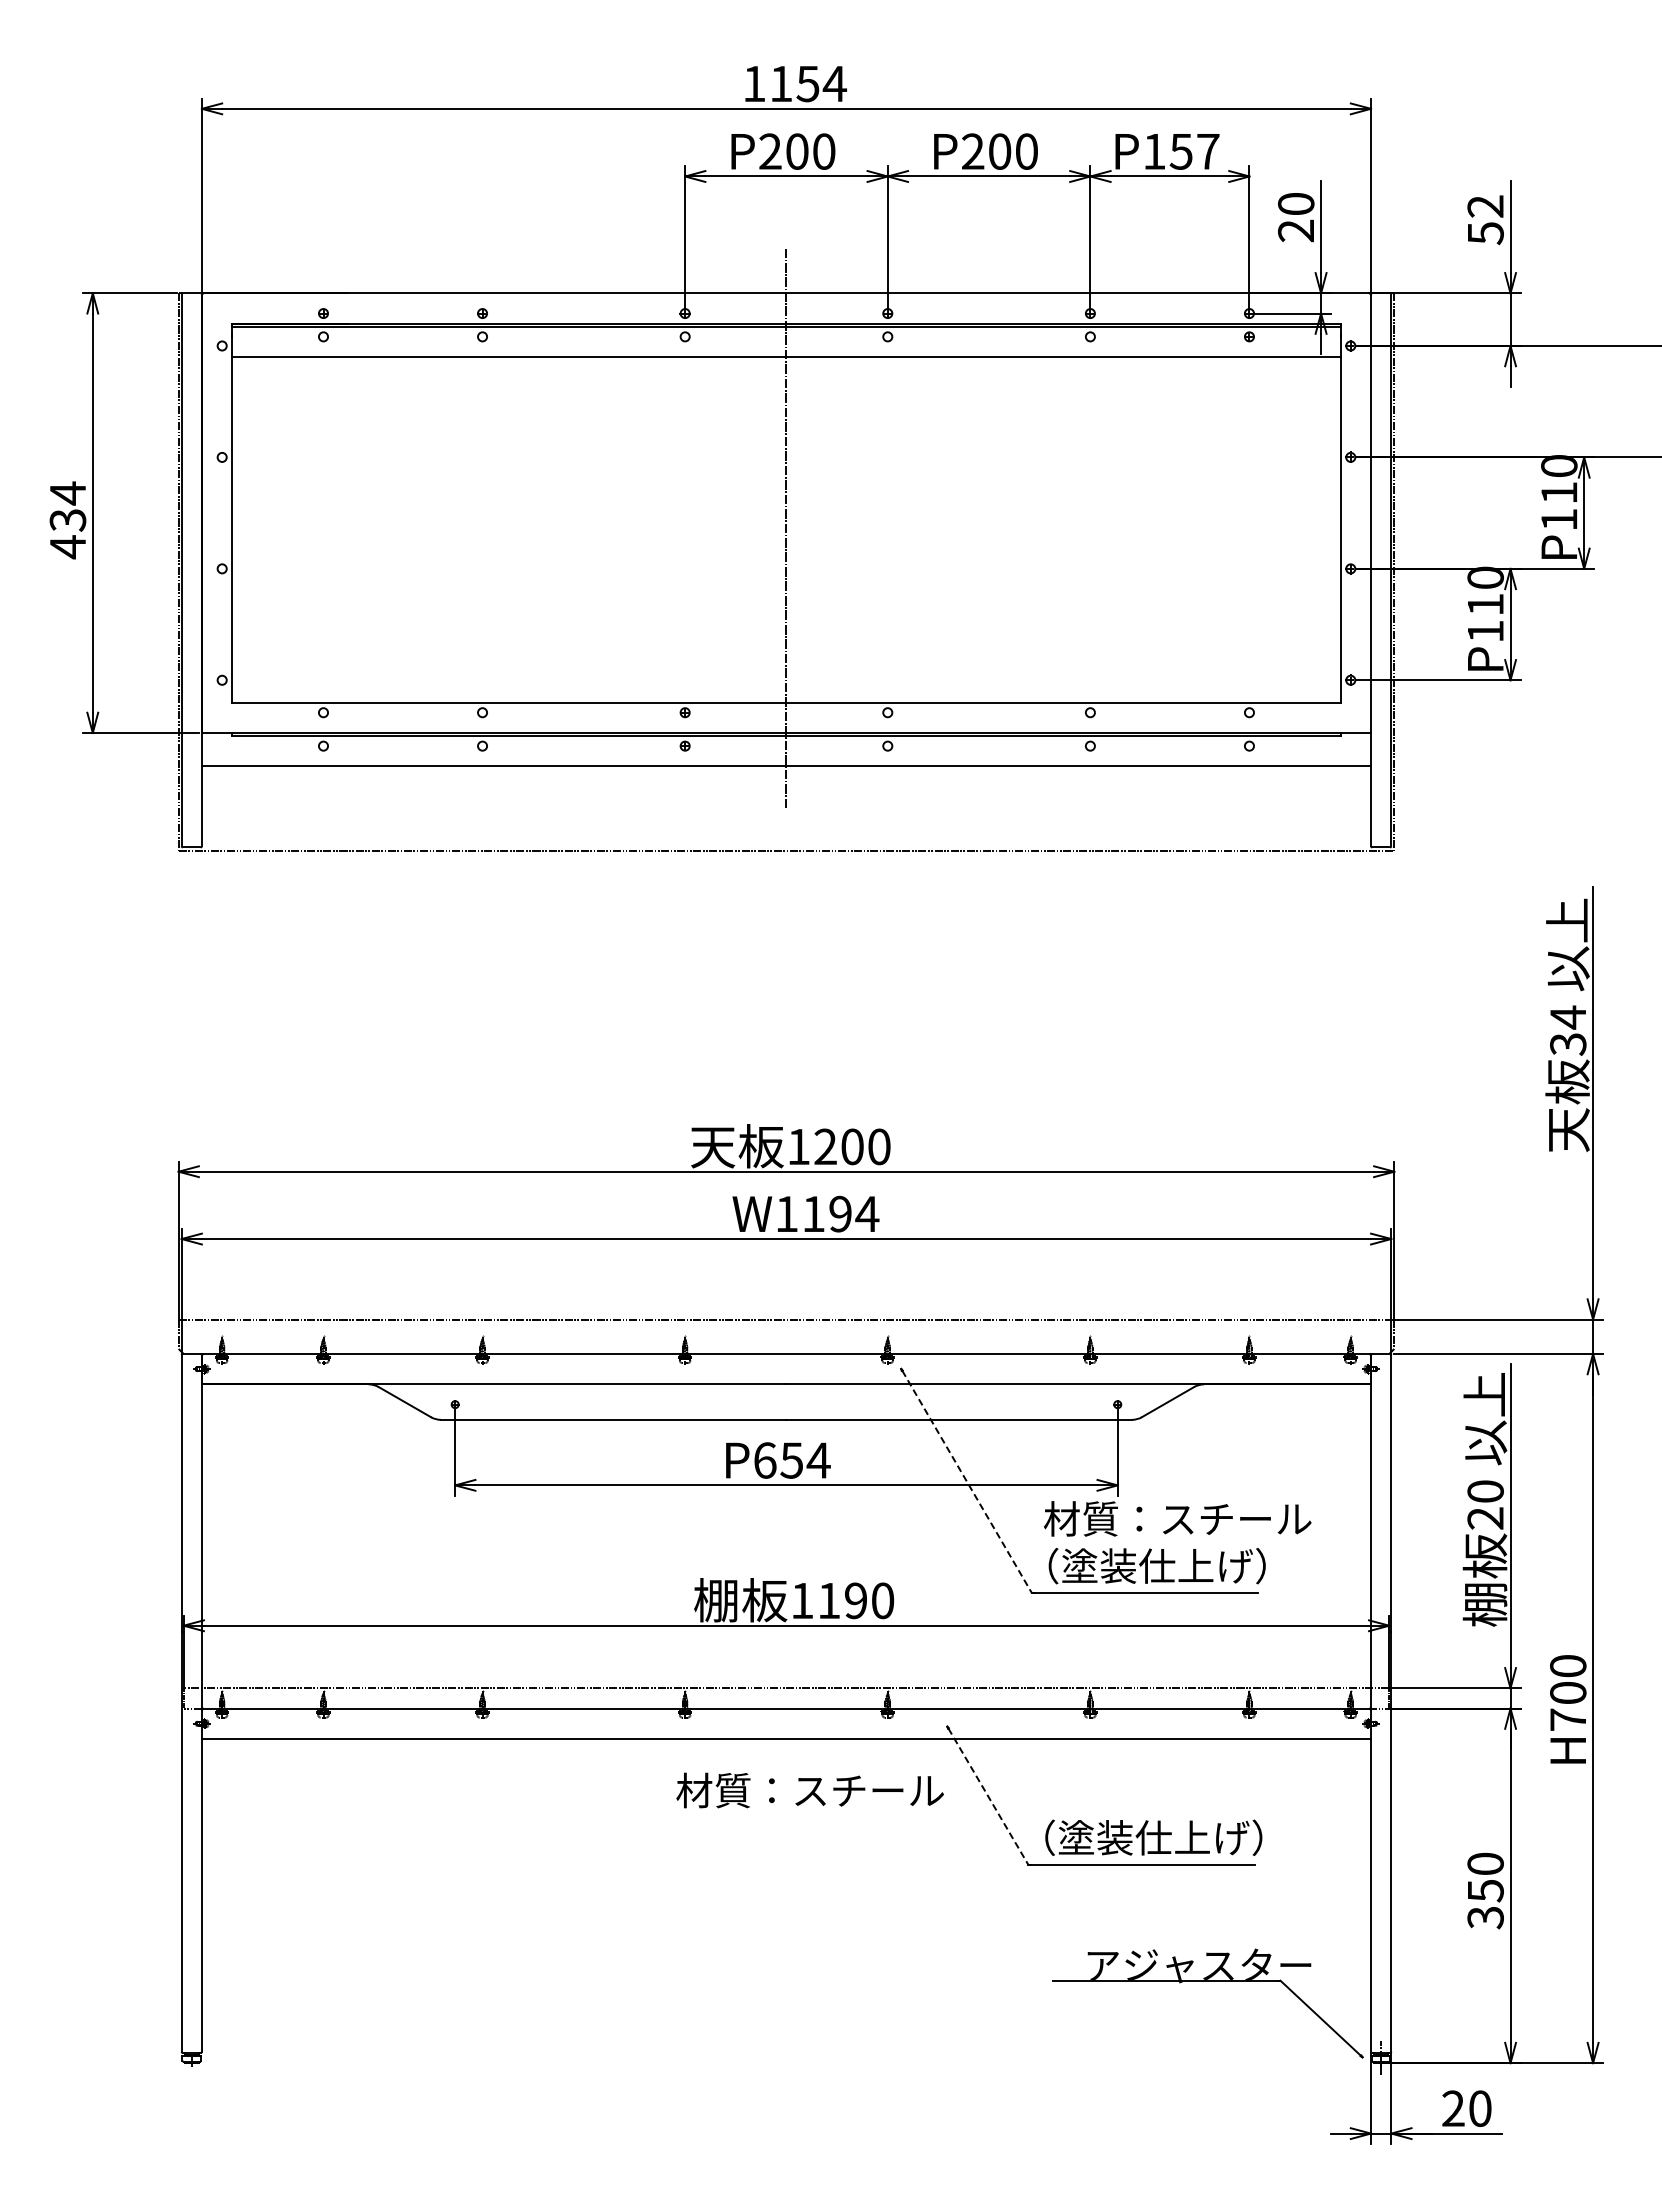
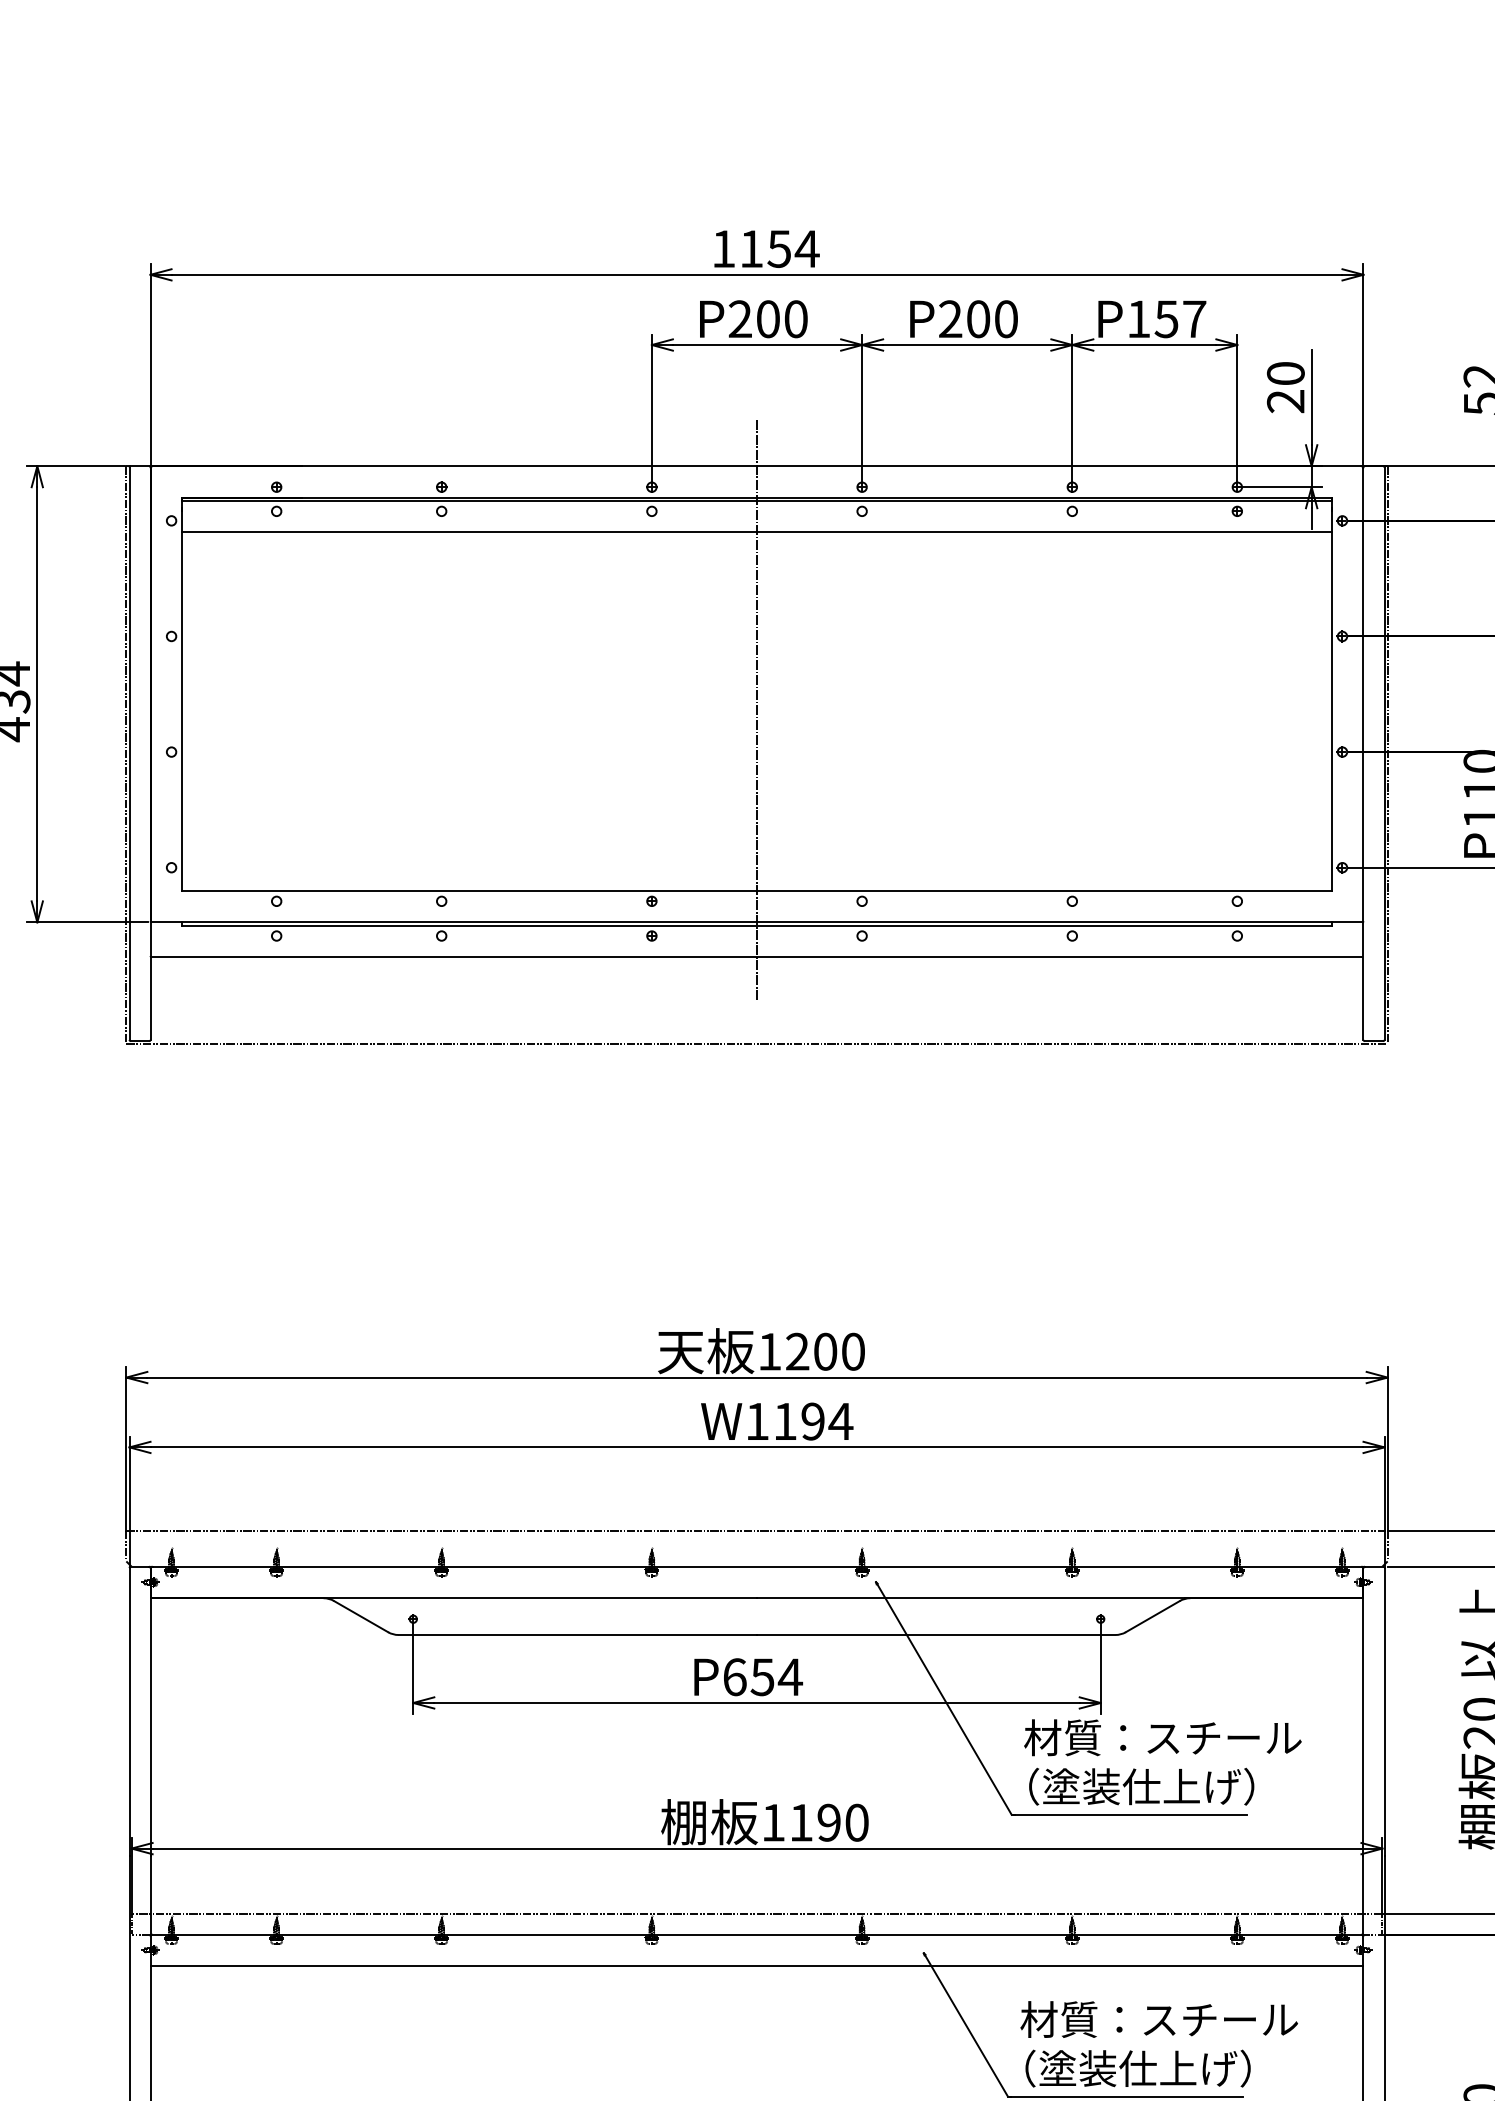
line: (967, 1481) -> (944, 1698), dashed -> solid
text: (809, 1790) -> (1158, 2019), moved
line: (988, 1797) -> (966, 2026), dashed -> solid

